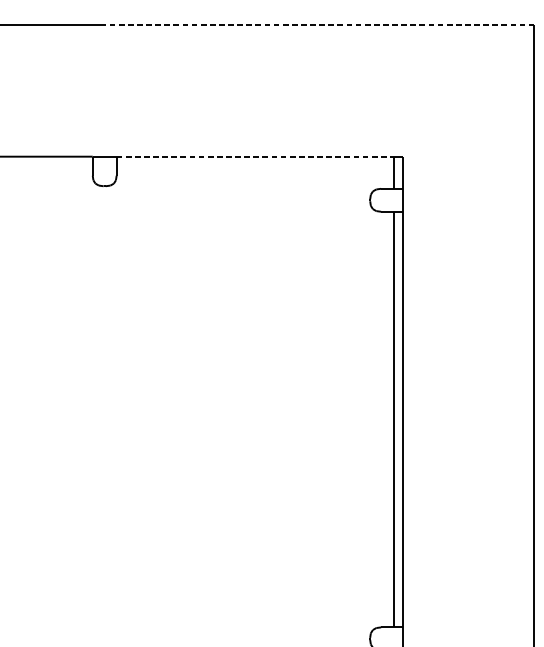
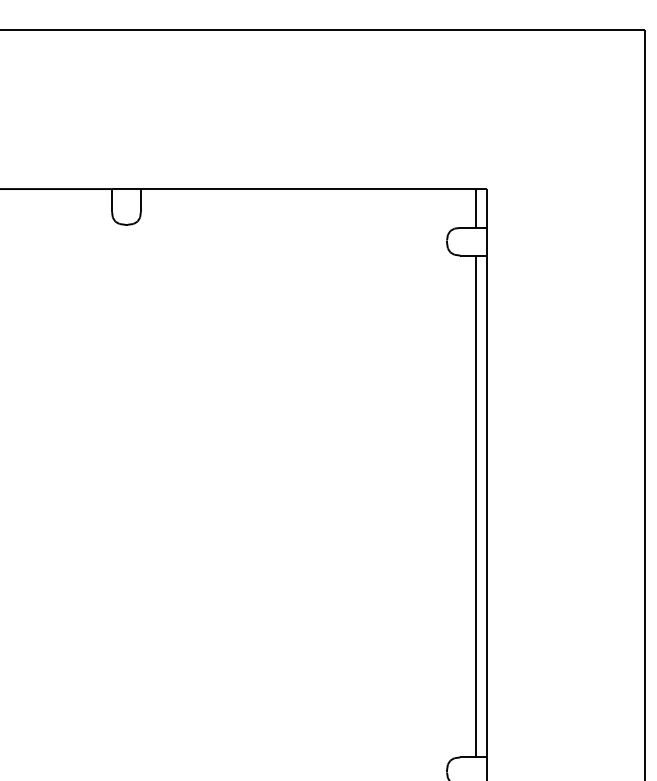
line: (317, 25) -> (383, 30), dashed -> solid
line: (255, 157) -> (308, 189), dashed -> solid

